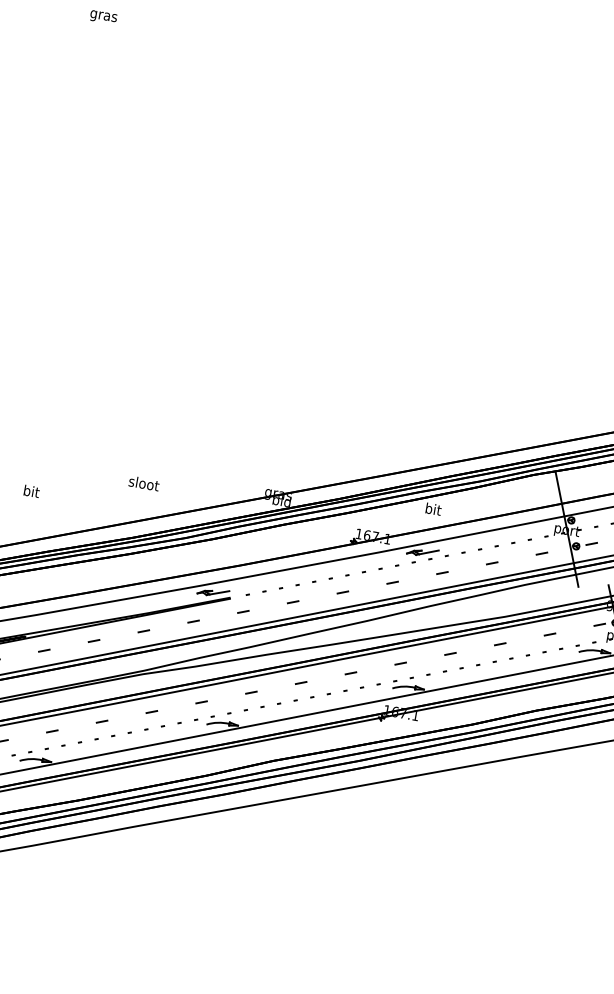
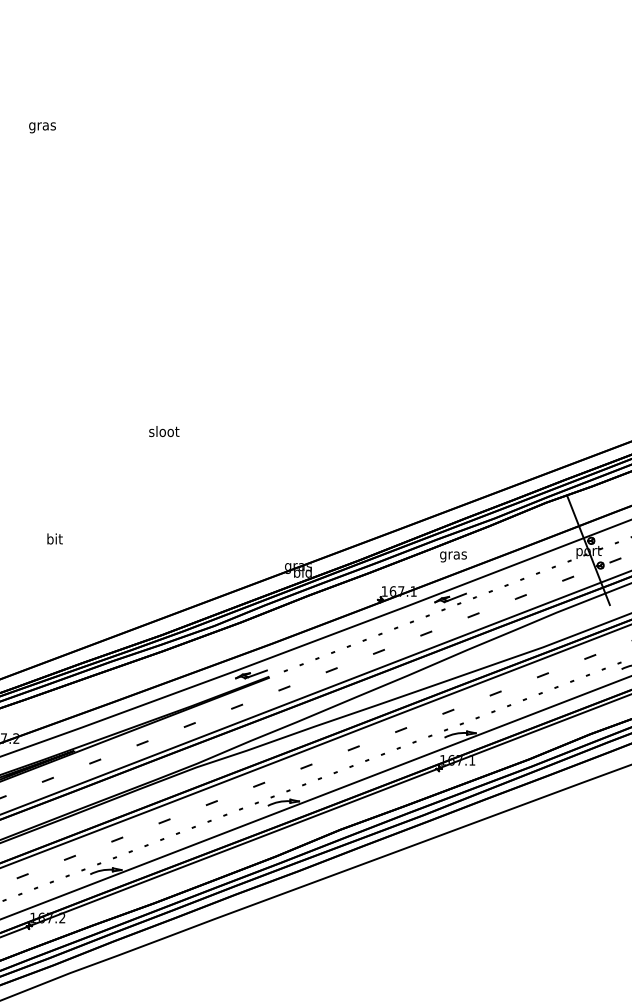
text: (144, 483) -> (164, 431), moved
text: (31, 490) -> (54, 538), moved
text: (433, 510) -> (453, 555), bit -> gras

